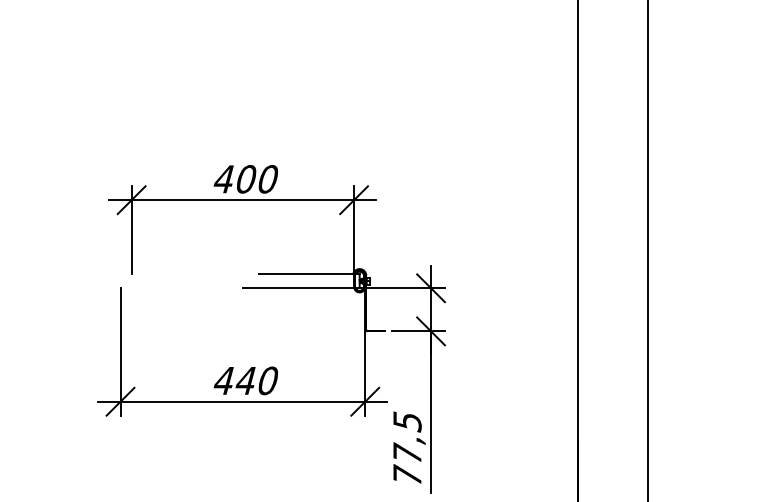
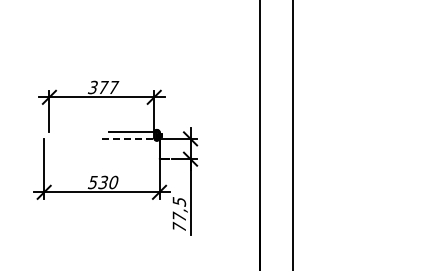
text: (246, 179) -> (103, 87), 400 -> 377
line: (299, 287) -> (128, 138), solid -> dashed
text: (233, 380) -> (97, 182), 440 -> 530

